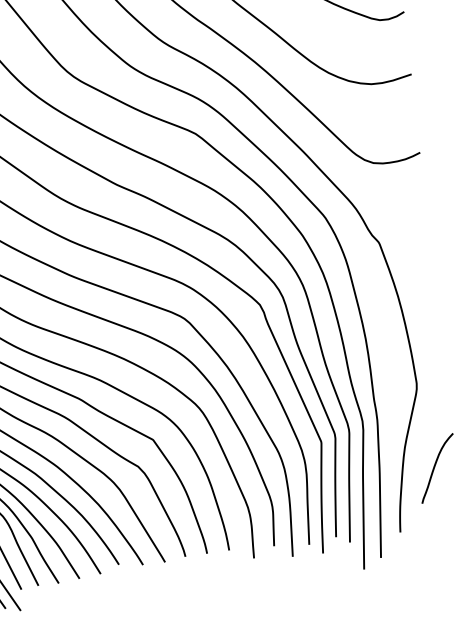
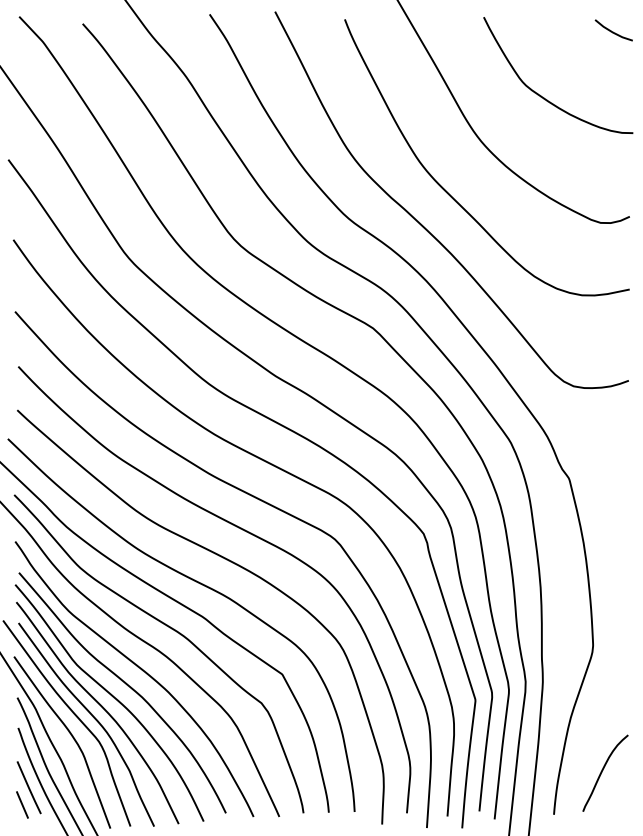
curve: (435, 466) -> (603, 770), moved

